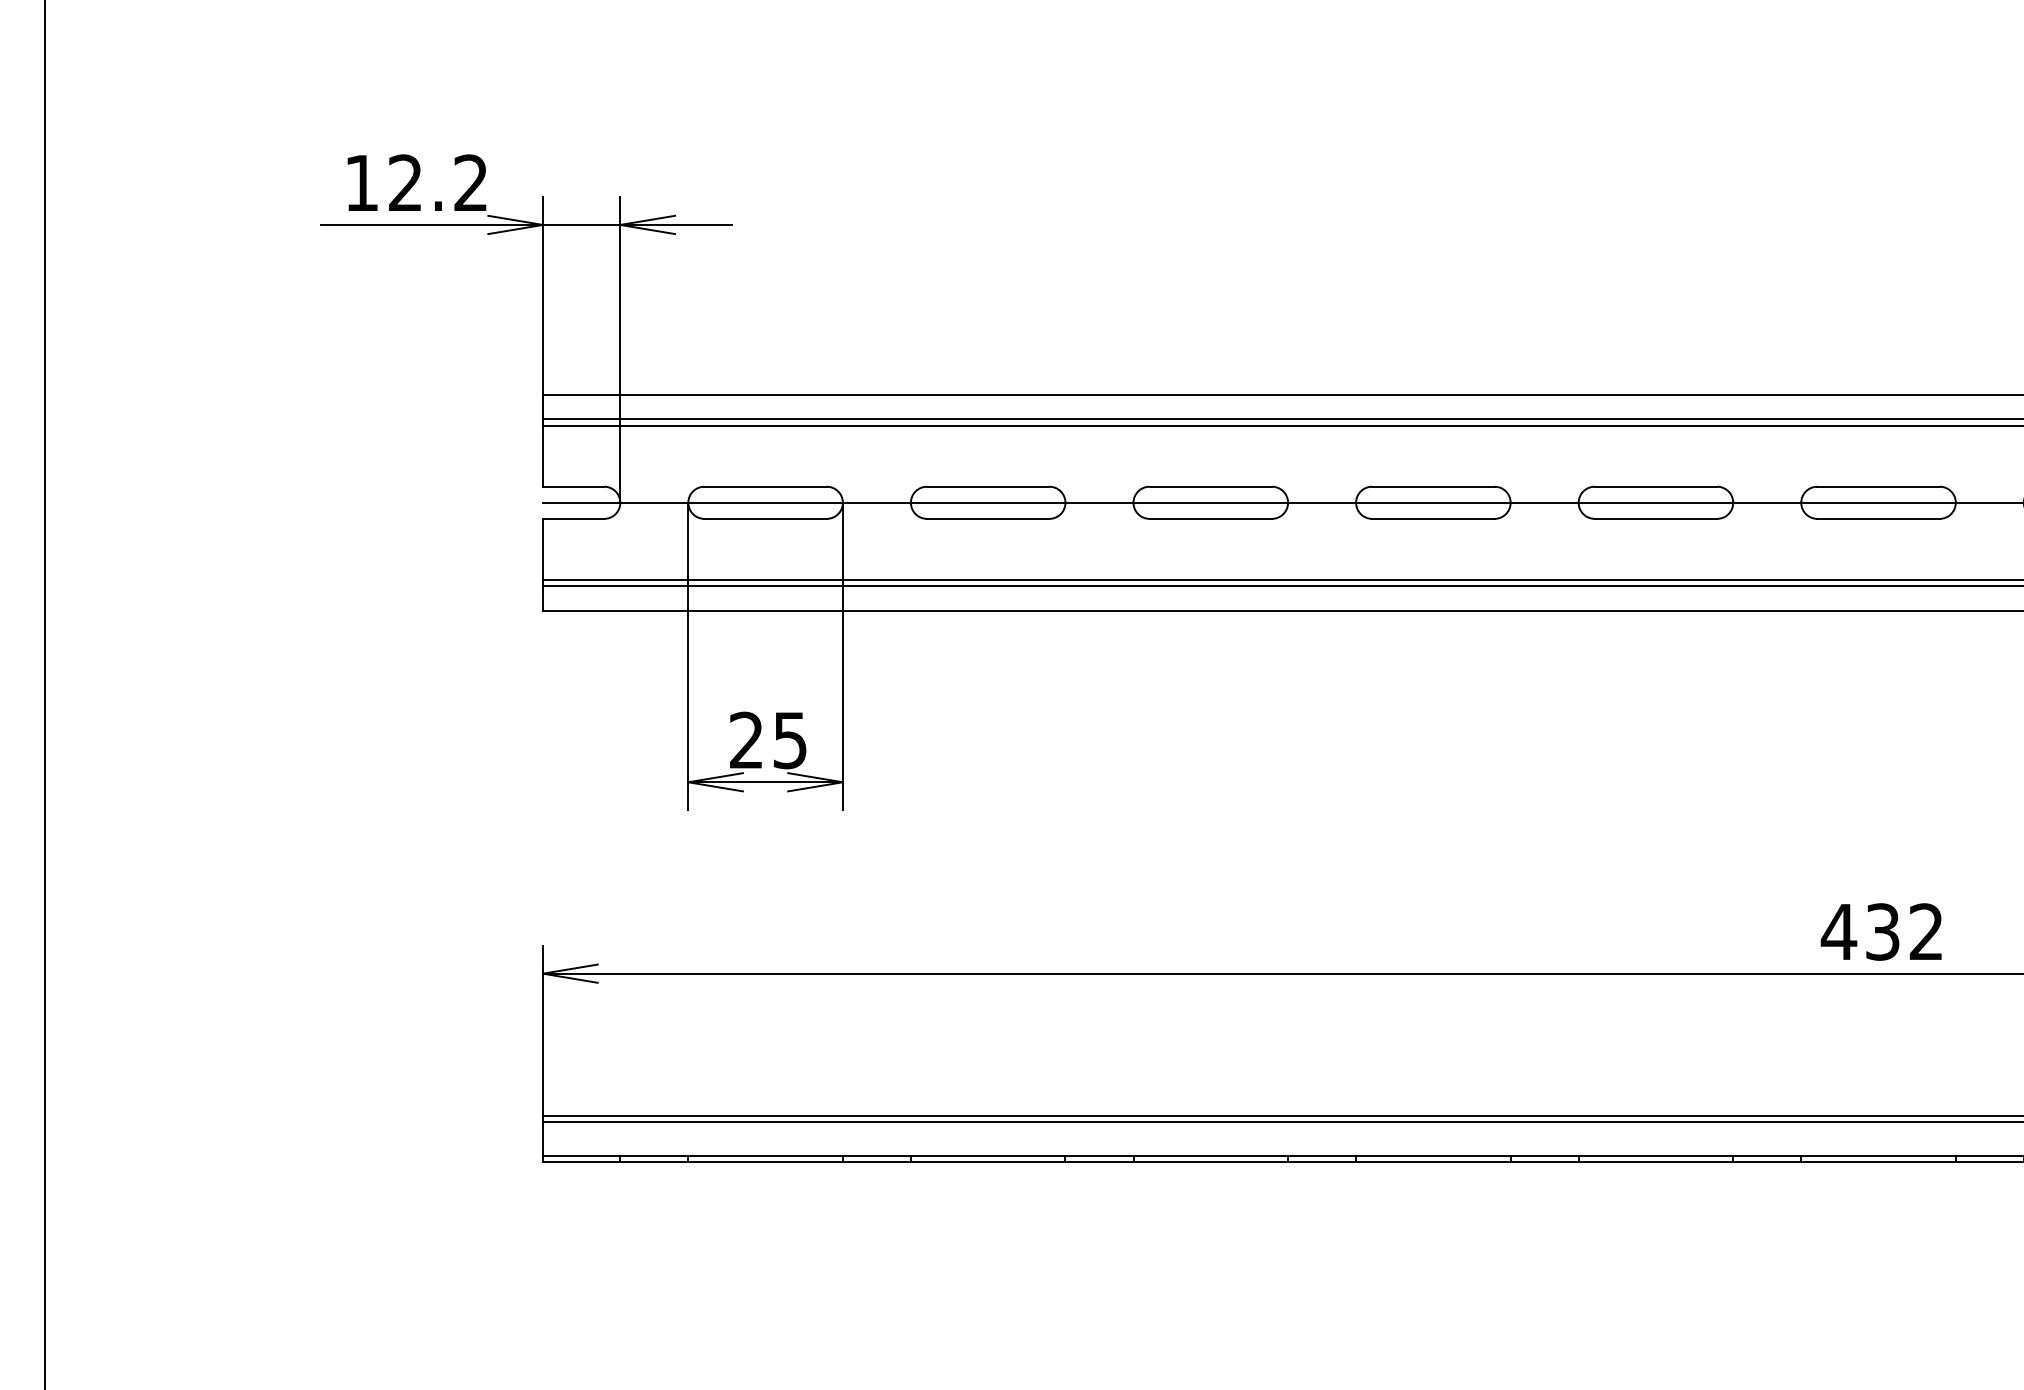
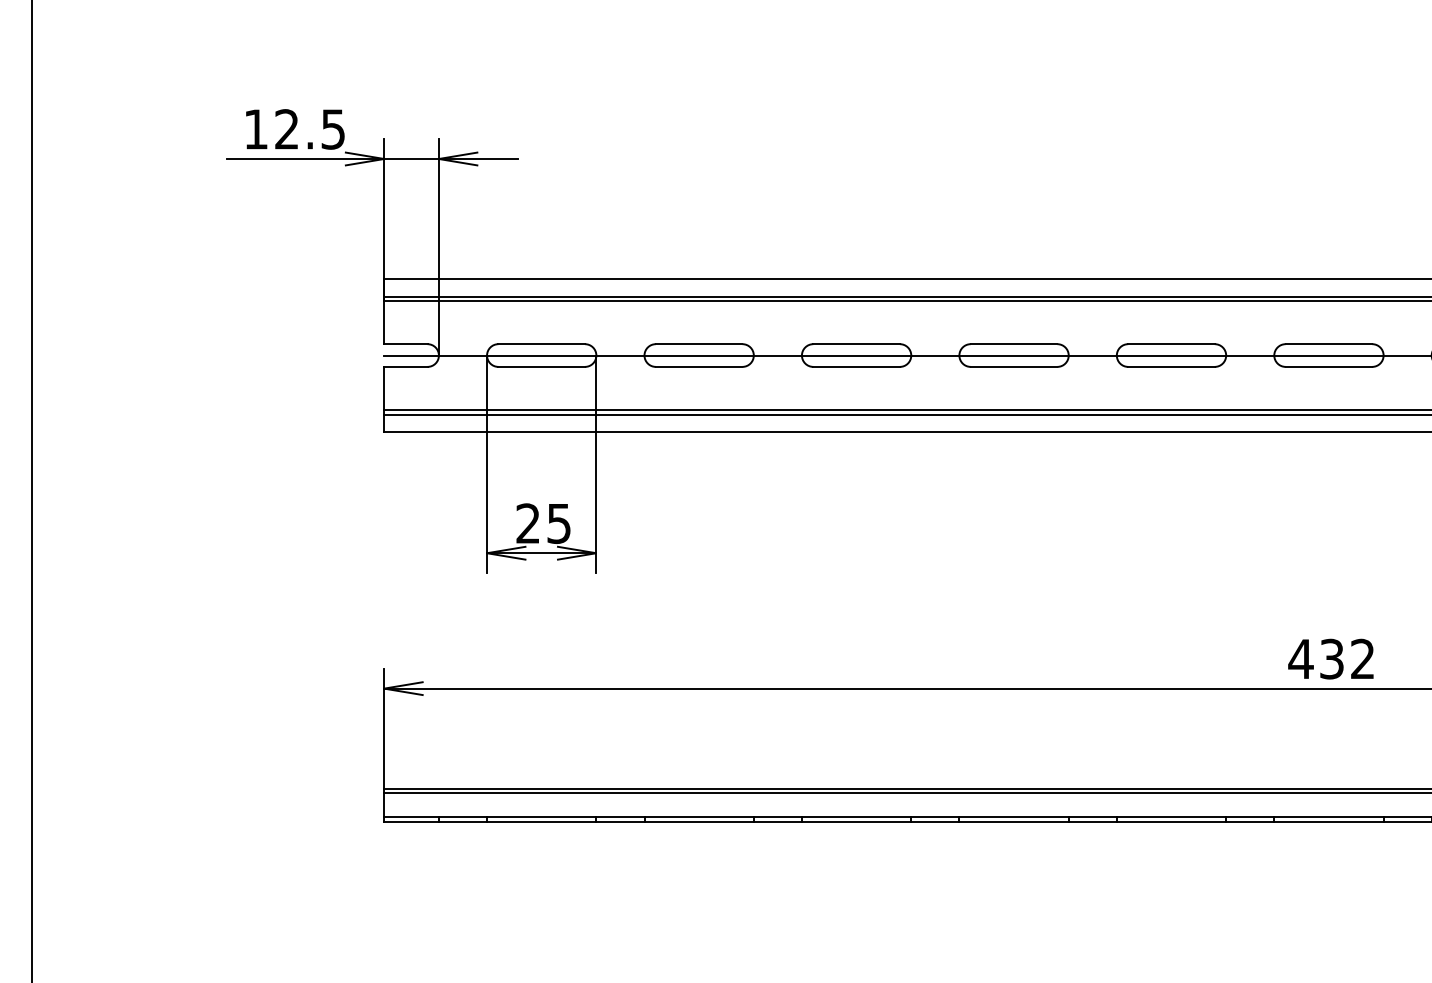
text: (469, 183) -> (332, 129), 12.2 -> 12.5

